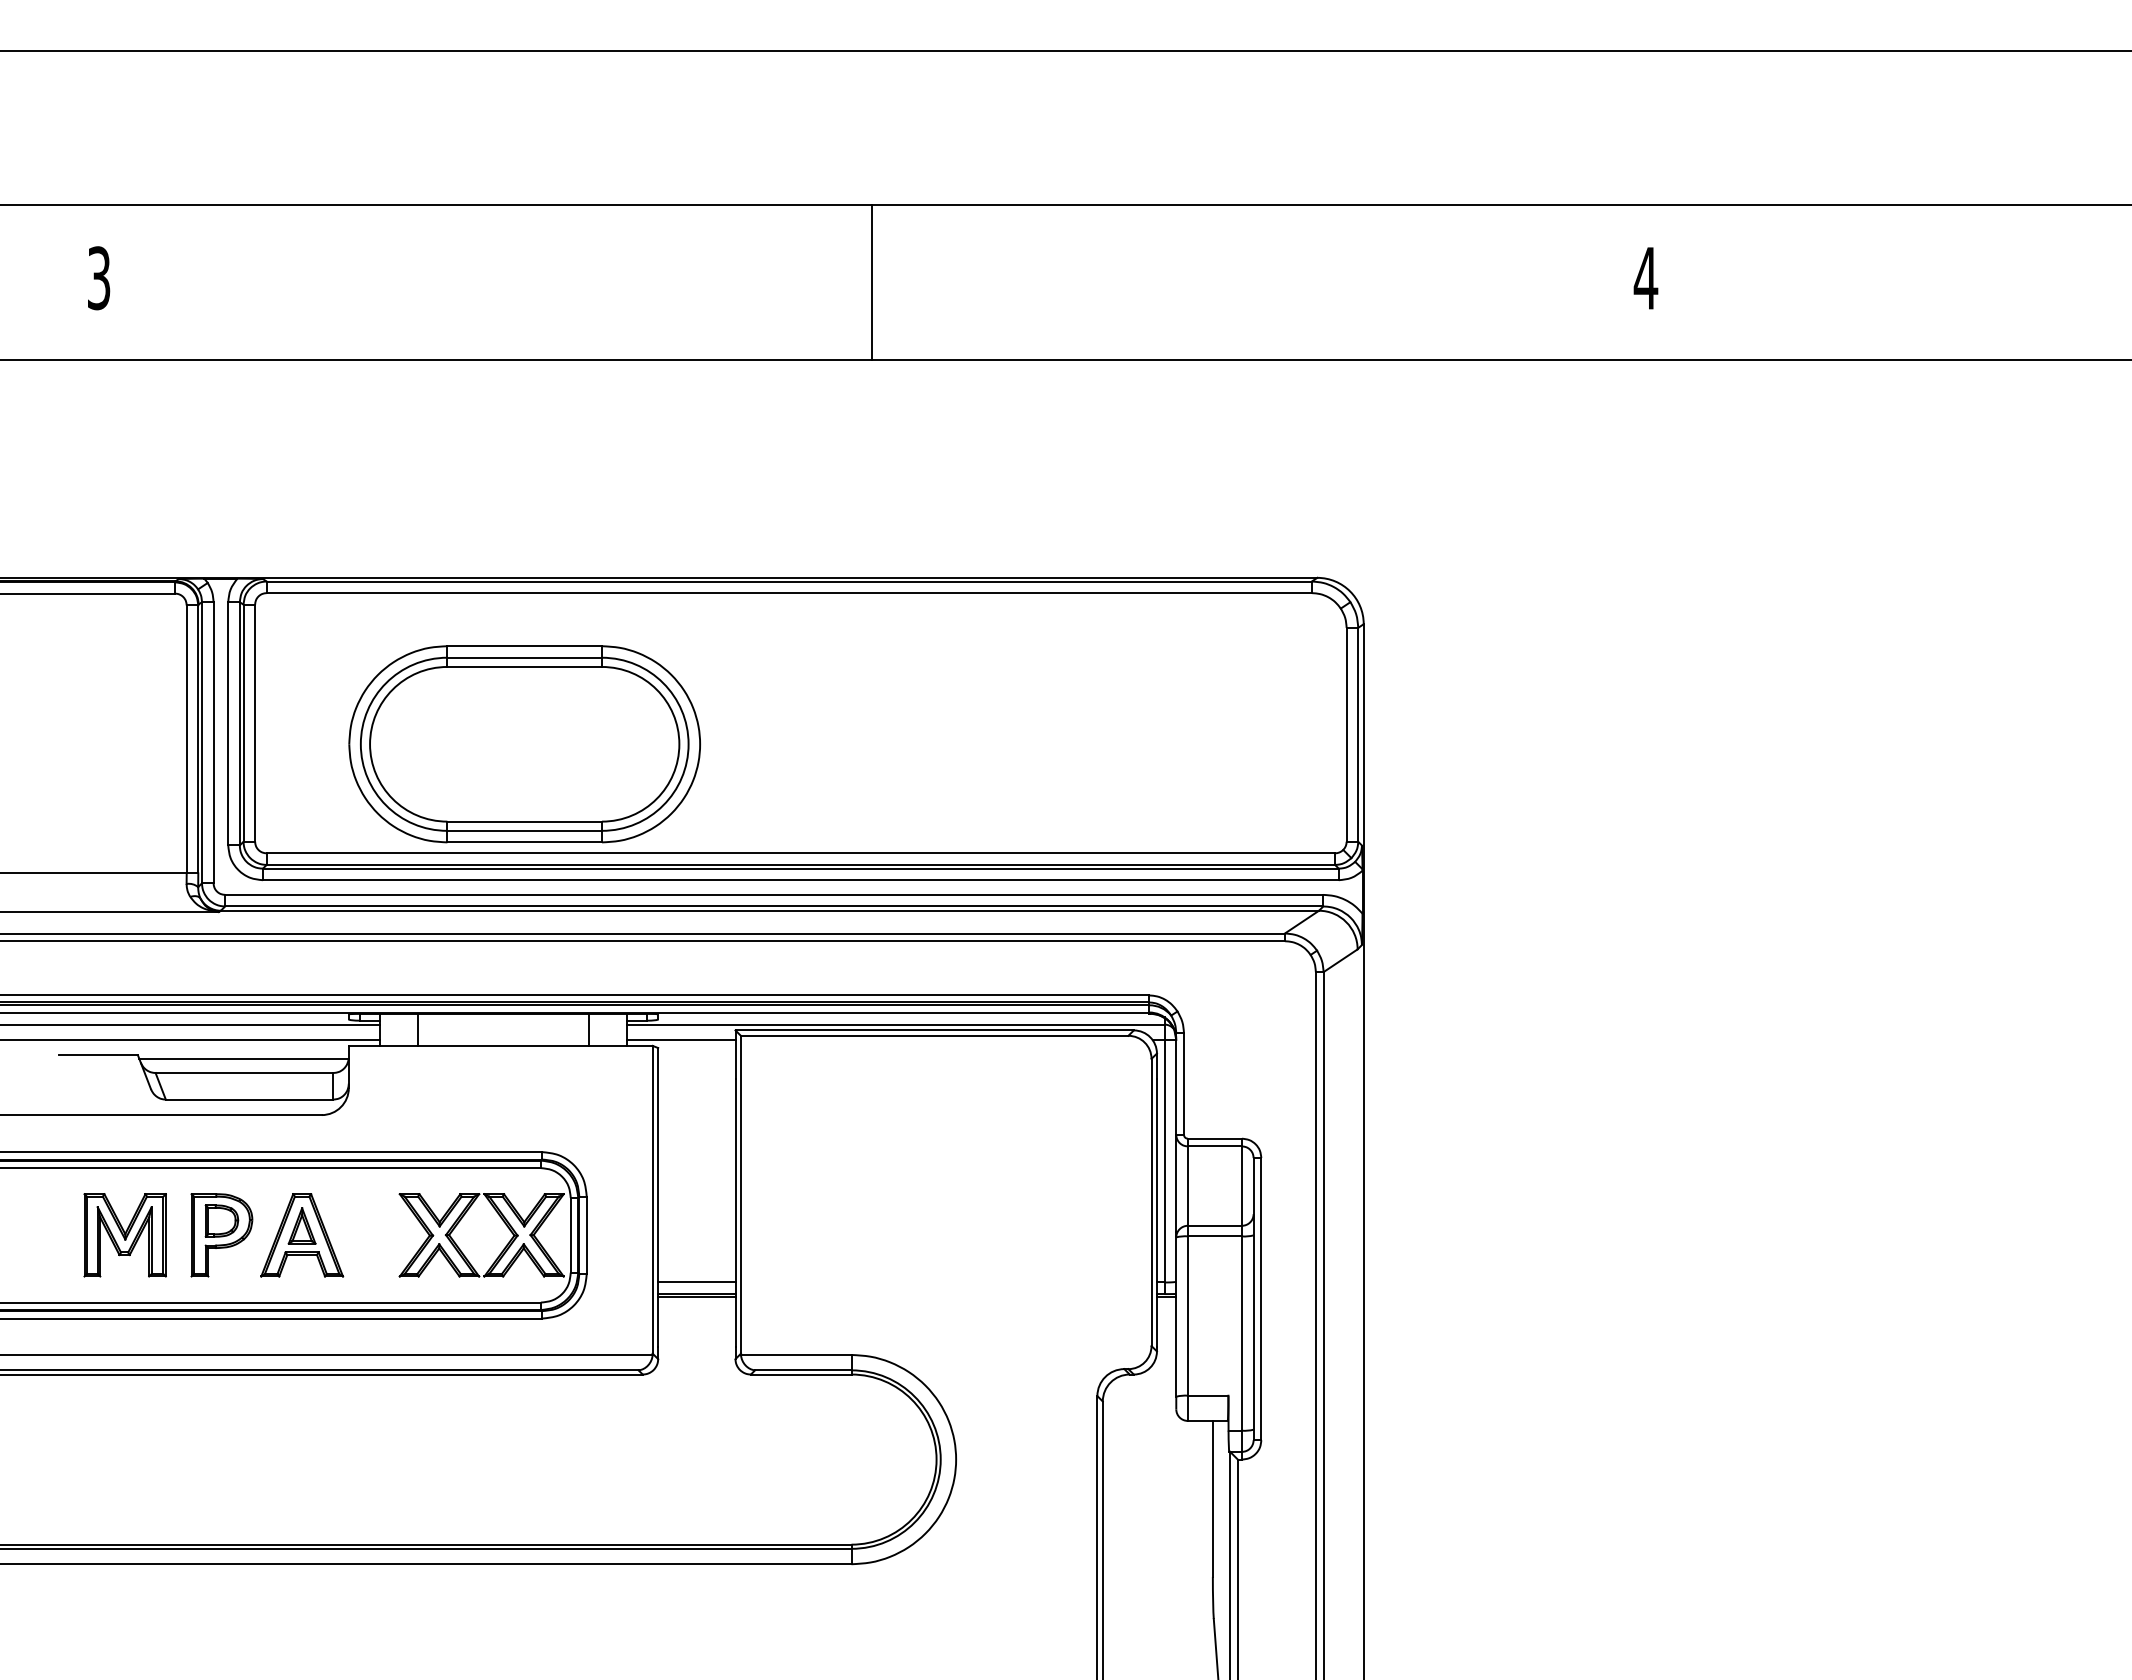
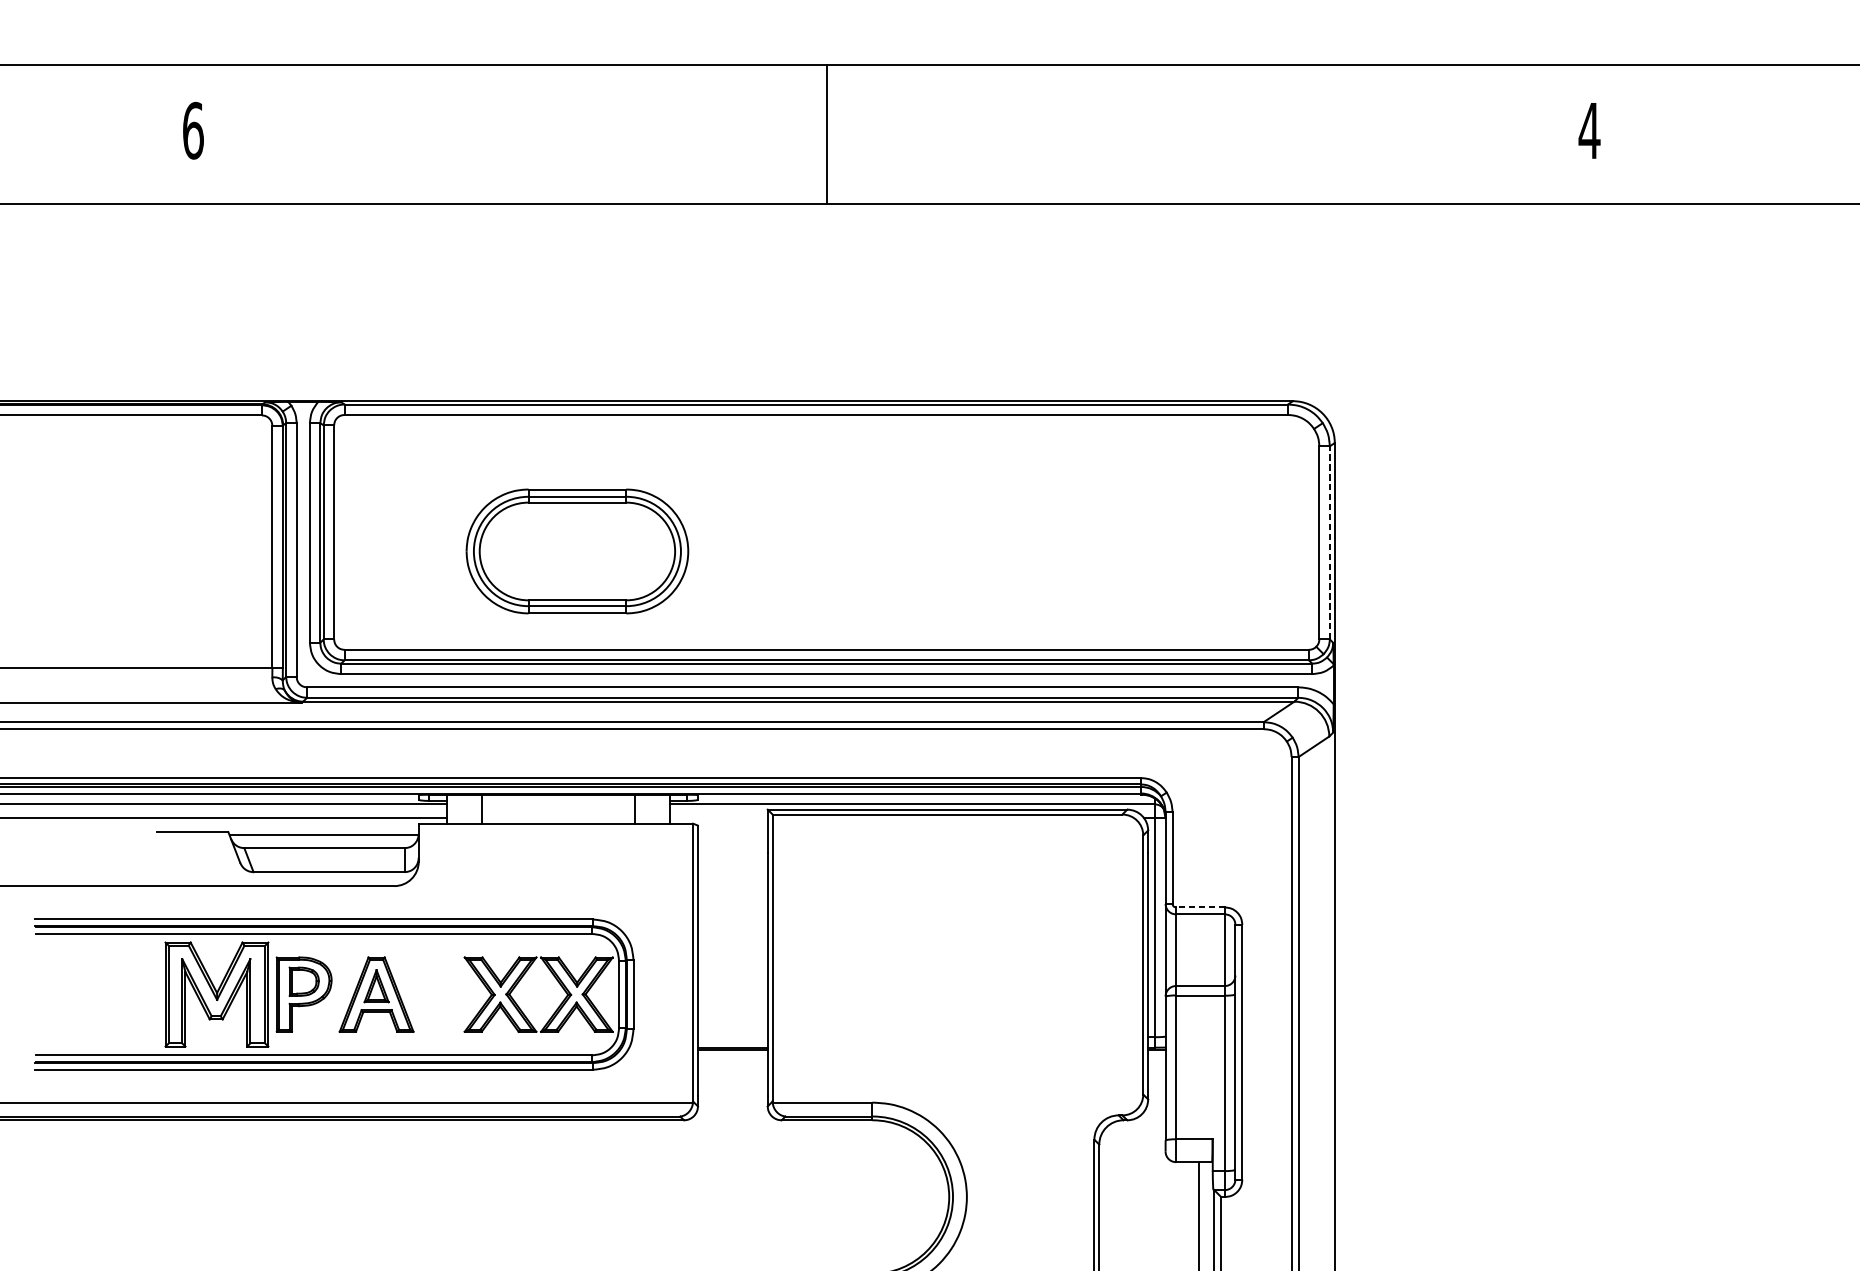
text: (98, 278) -> (192, 131), 3 -> 6
line: (871, 282) -> (826, 134), moved
line: (1358, 734) -> (1330, 542), solid -> dashed
part: (524, 744) -> (577, 551), size x0.7
line: (681, 1040) -> (719, 818), removed
line: (1214, 1138) -> (1200, 907), solid -> dashed
part: (124, 1235) -> (216, 994), size x1.4
line: (696, 1282) -> (732, 1037), removed

